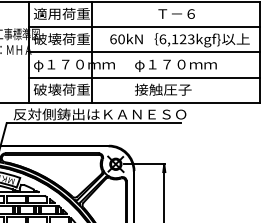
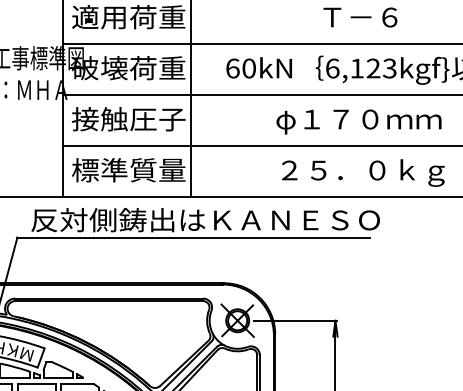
text: (73, 64) -> (152, 119), φ１７０ｍｍ -> 接触圧子
text: (61, 89) -> (127, 169), 破壊荷重 -> 標準質量
text: (176, 90) -> (360, 171), 接触圧子 -> ２５．０ｋｇ

